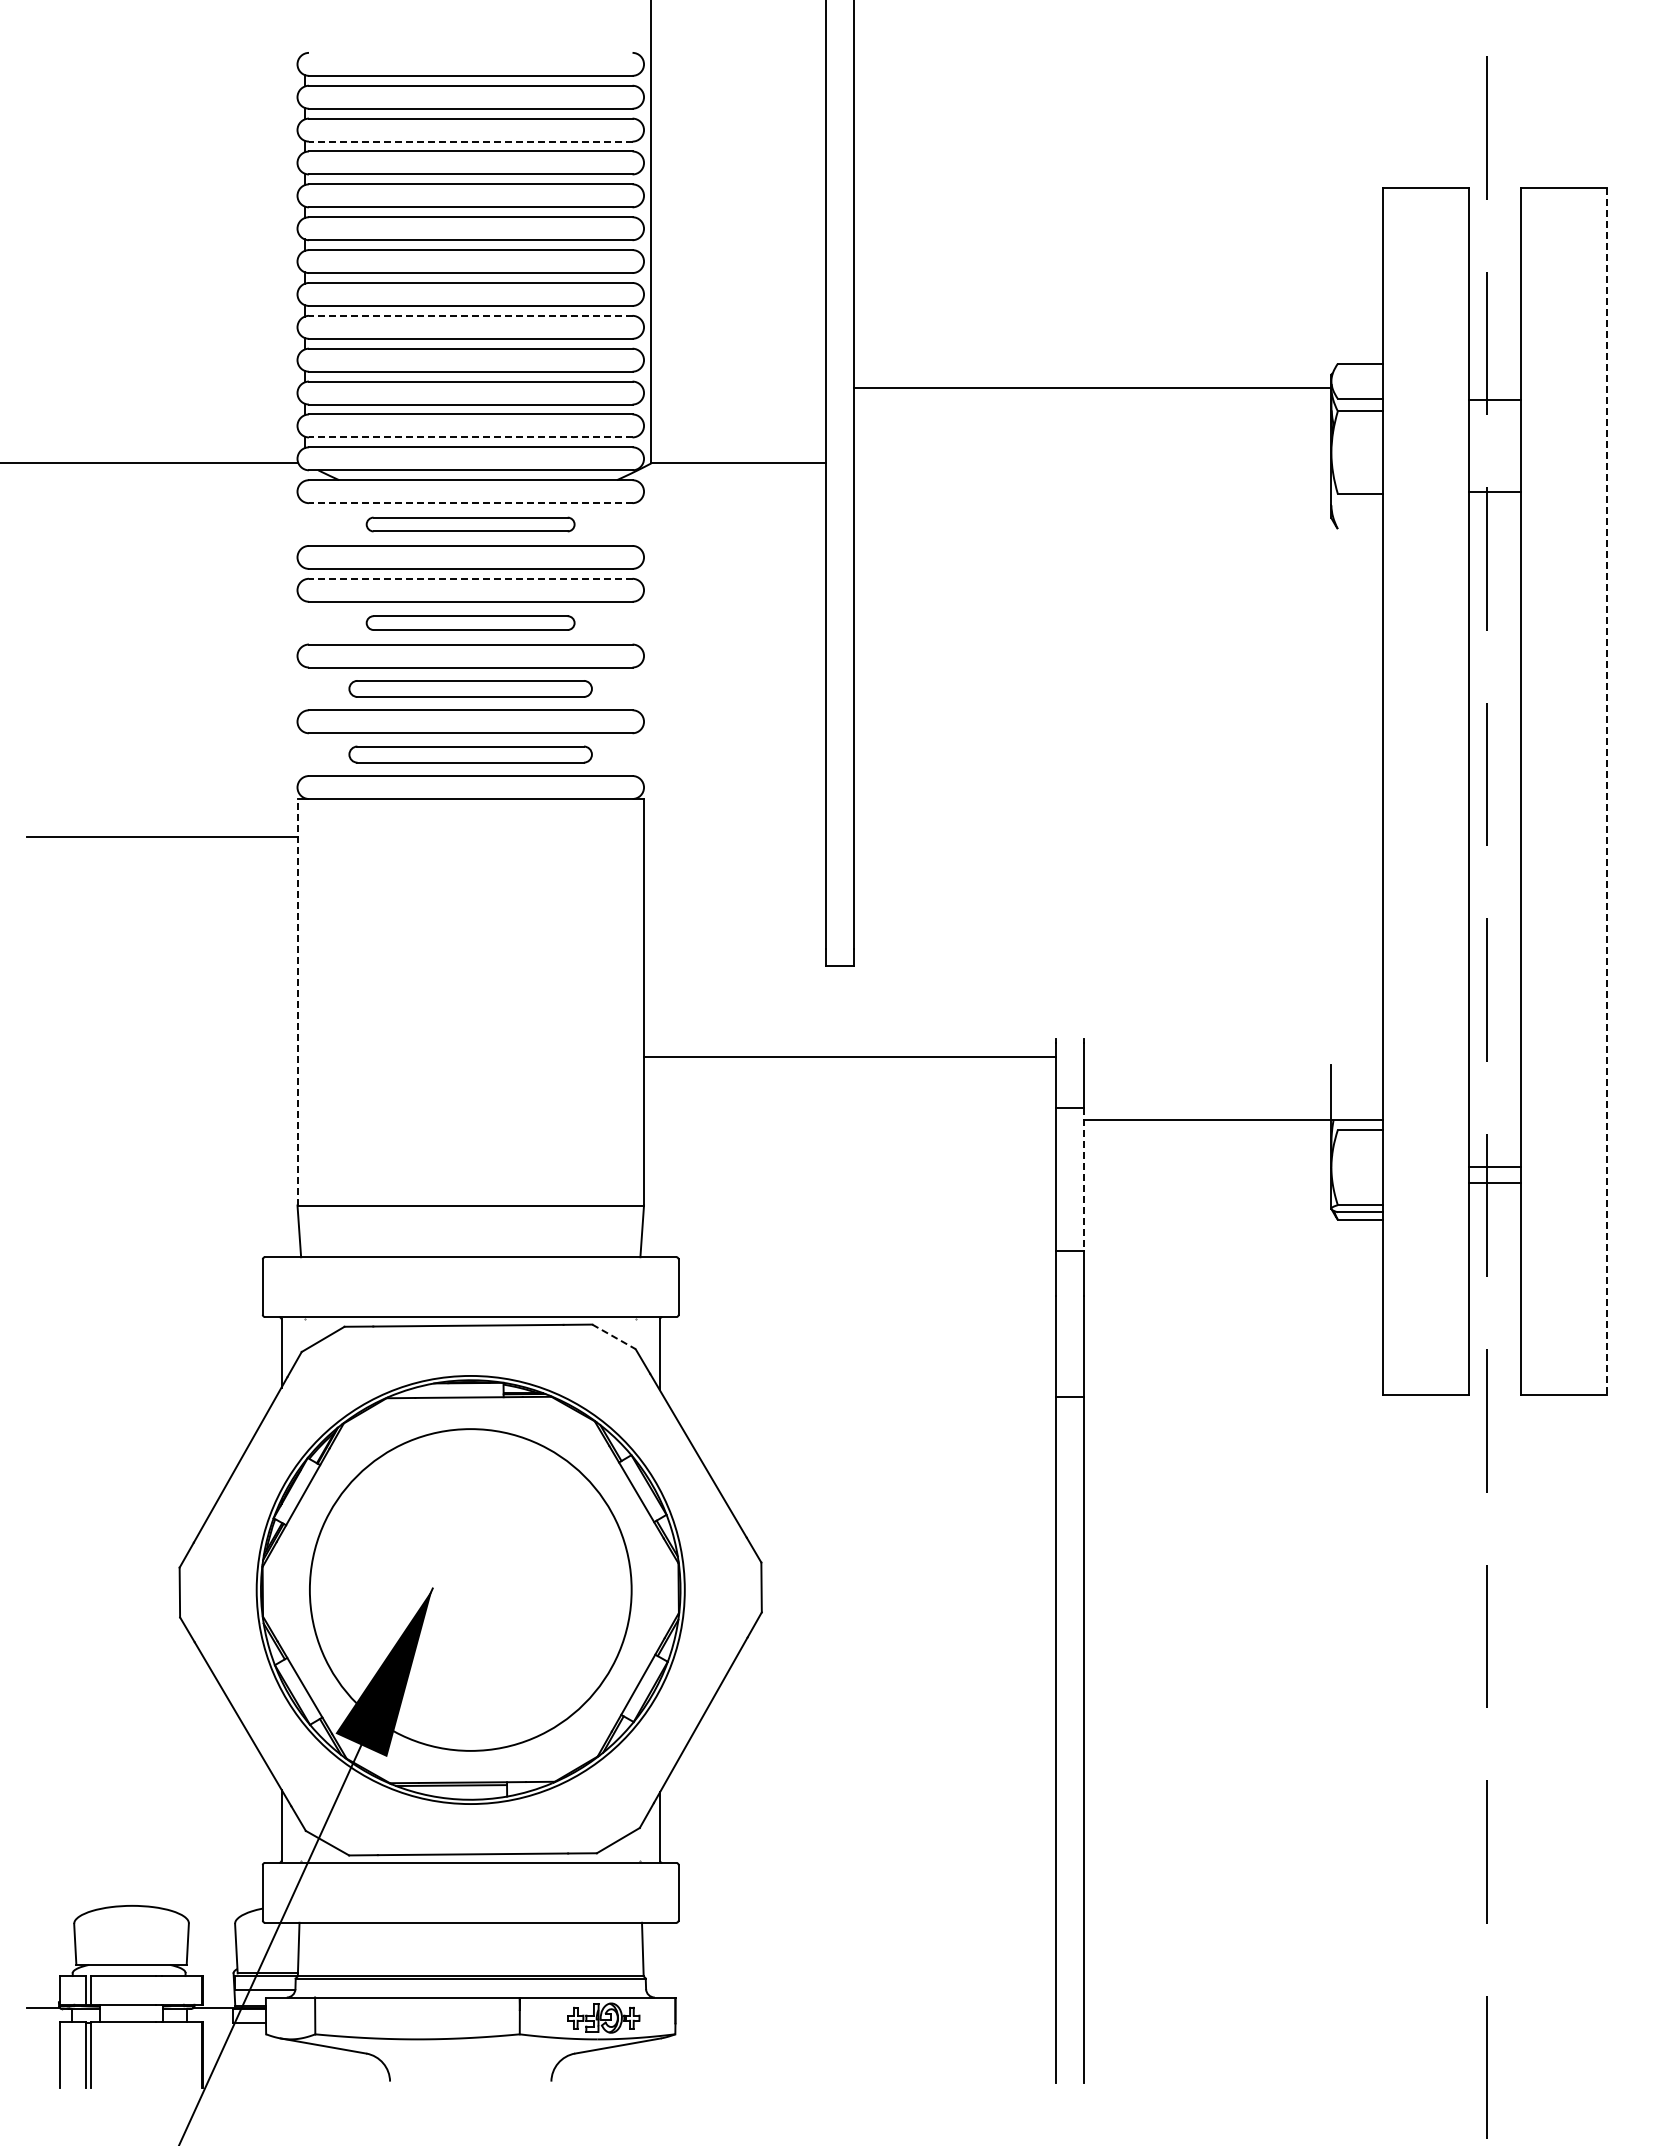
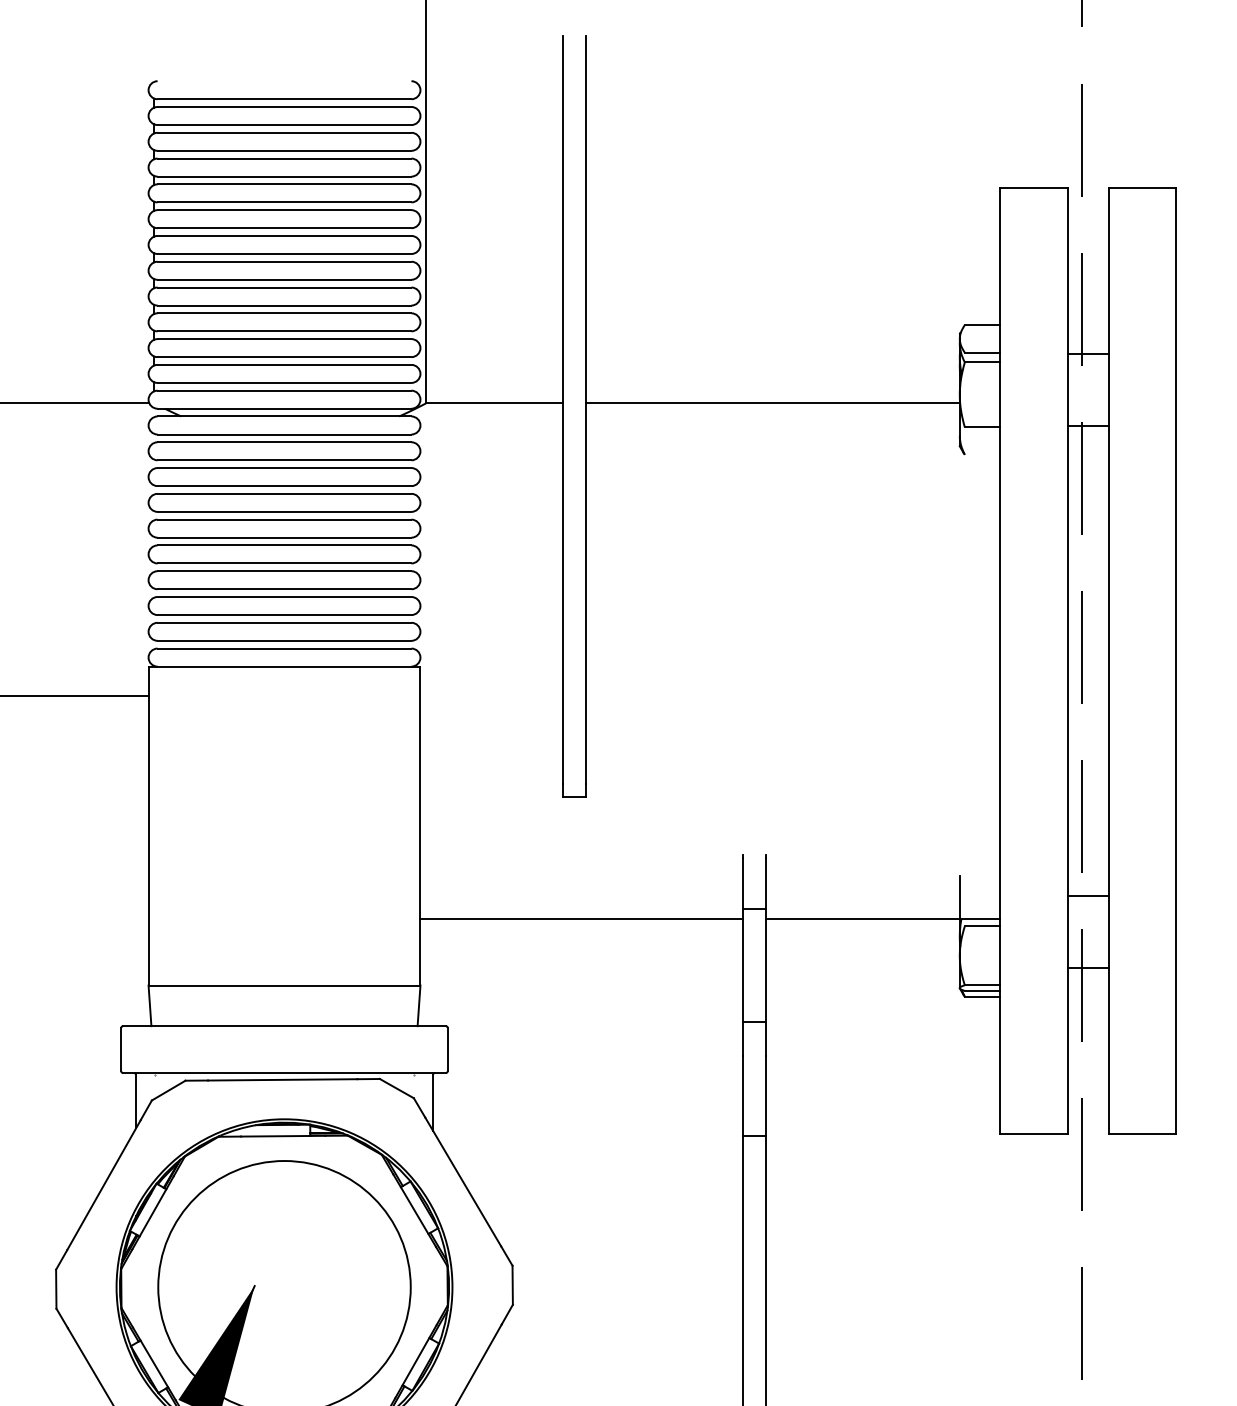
line: (470, 141) -> (284, 150), dashed -> solid
line: (470, 315) -> (284, 287), dashed -> solid
line: (1092, 388) -> (772, 403), moved
line: (470, 437) -> (284, 382), dashed -> solid
line: (470, 503) -> (284, 434), dashed -> solid
part: (470, 524) -> (284, 451), size x1.67
line: (470, 578) -> (284, 493), dashed -> solid
part: (470, 622) -> (284, 528), size x1.67
part: (470, 688) -> (284, 579), size x1.43
part: (470, 754) -> (284, 631), size x1.43
line: (1607, 792) -> (1176, 661), dashed -> solid
line: (297, 1001) -> (148, 825), dashed -> solid
line: (849, 1057) -> (581, 918), moved
line: (1495, 1167) -> (1088, 896), moved
line: (1084, 1179) -> (766, 965), dashed -> solid
line: (613, 1336) -> (396, 1088), dashed -> solid

